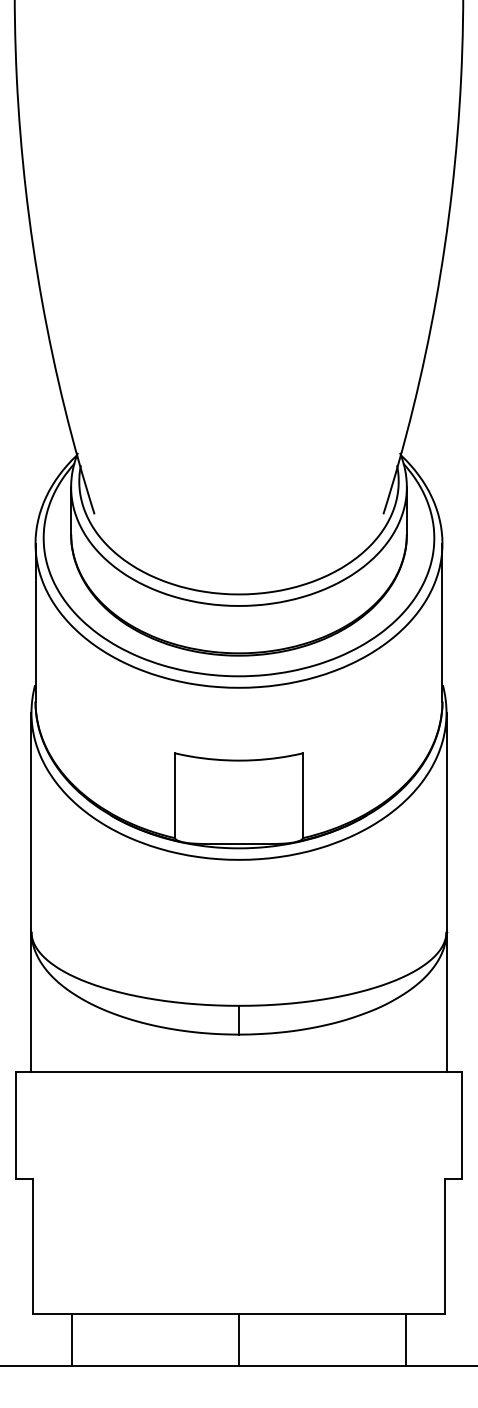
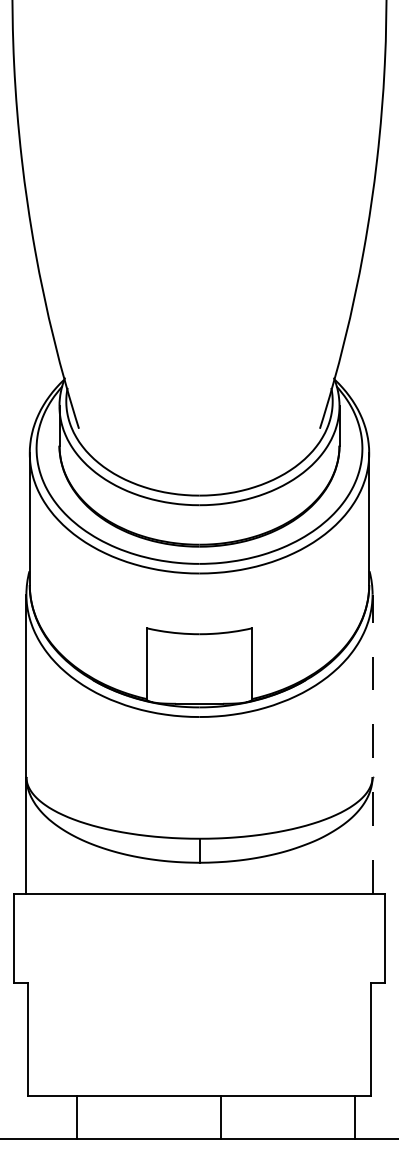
line: (446, 892) -> (372, 744), solid -> dashed
line: (71, 1339) -> (76, 1117), moved
line: (239, 1339) -> (221, 1117), moved
line: (406, 1339) -> (355, 1117), moved

